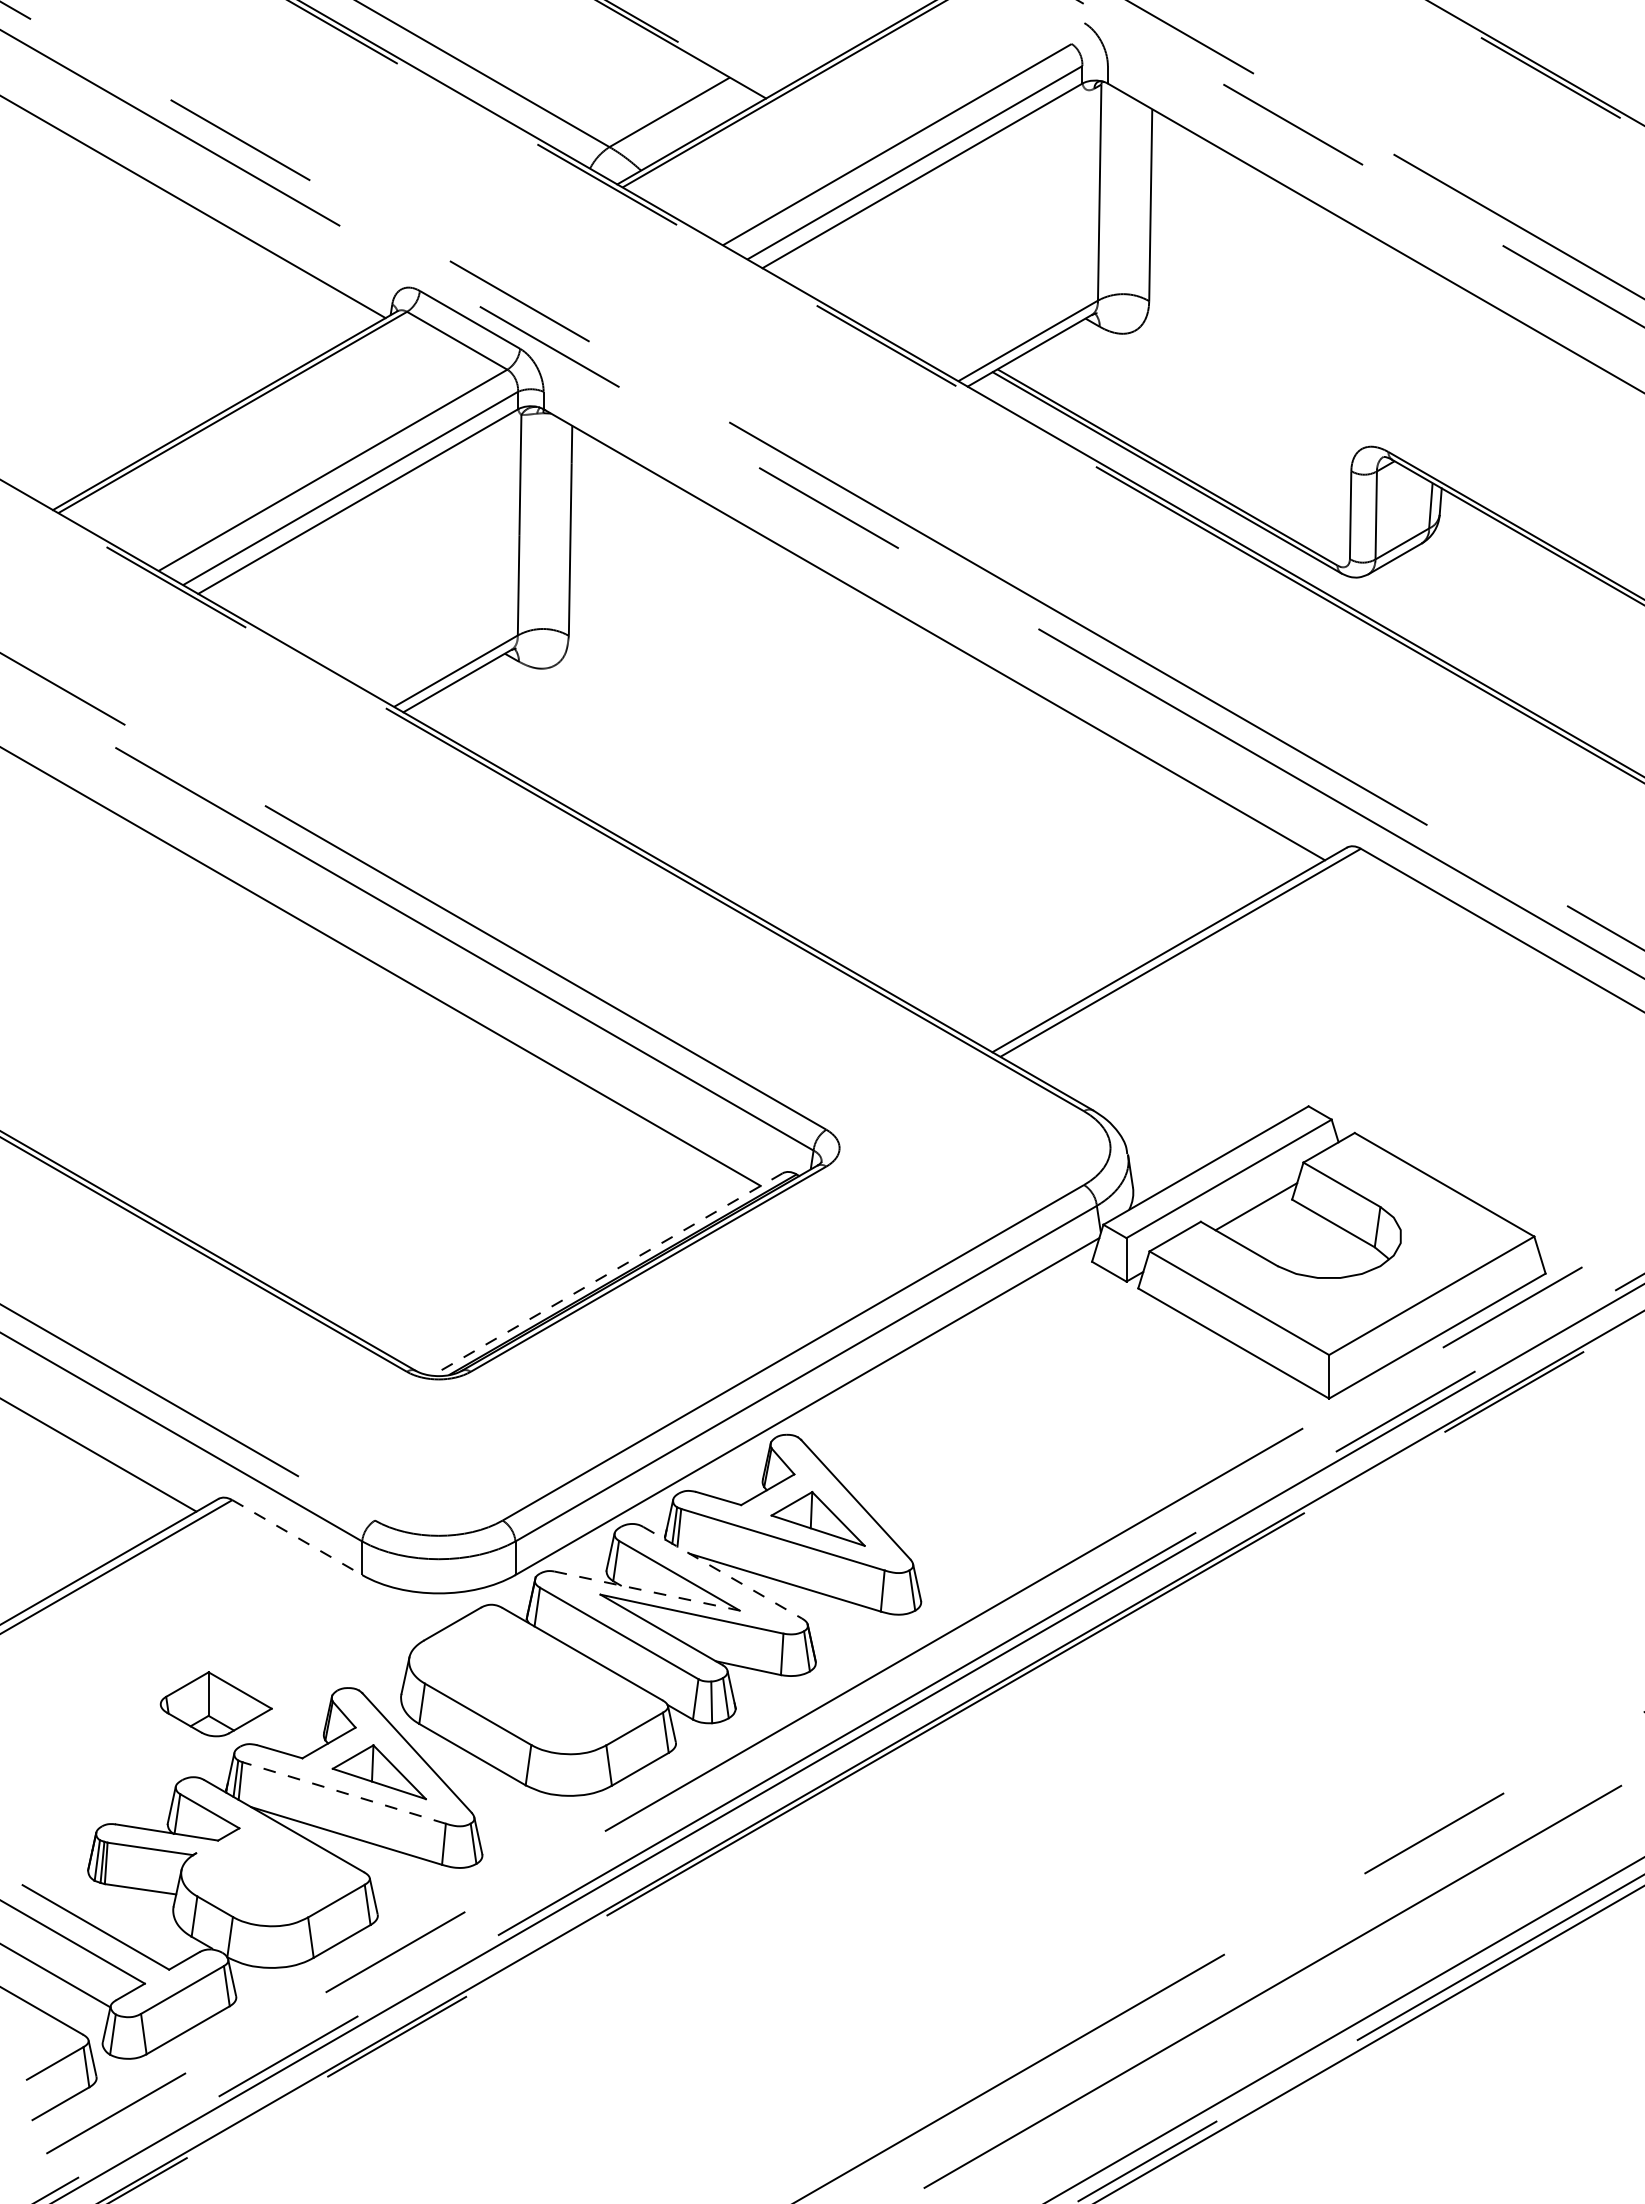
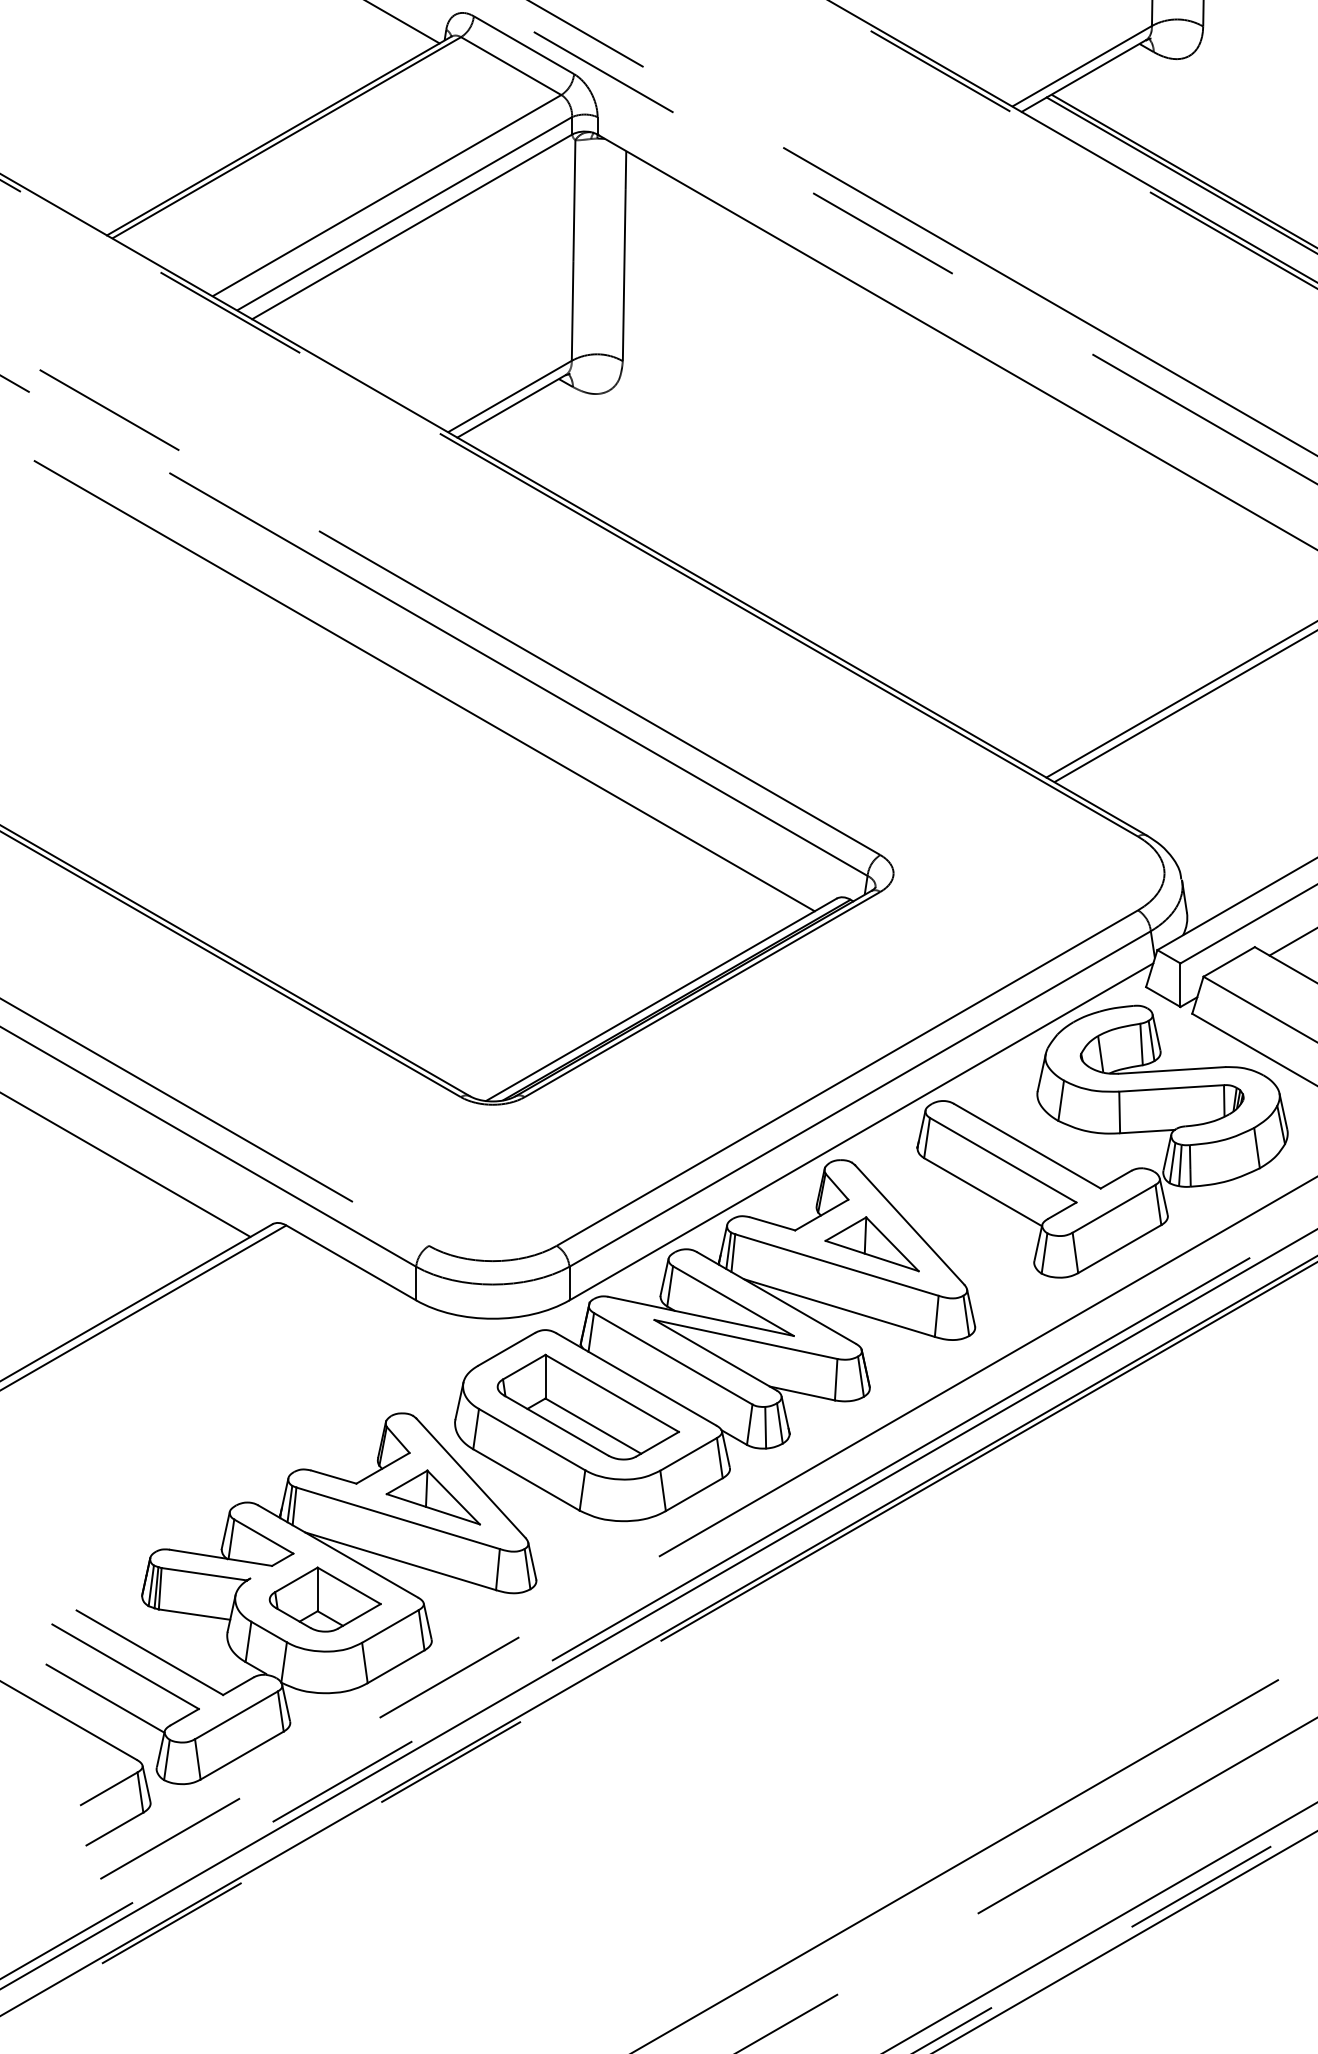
line: (606, 1274) -> (660, 999), dashed -> solid
part: (1050, 1409) -> (1104, 1134), added
line: (297, 1537) -> (351, 1262), dashed -> solid
line: (722, 1572) -> (776, 1297), dashed -> solid
line: (647, 1591) -> (701, 1316), dashed -> solid
part: (534, 1681) -> (588, 1406), added
part: (215, 1704) -> (324, 1599), moved
line: (343, 1792) -> (397, 1517), dashed -> solid

